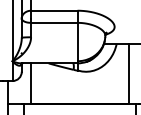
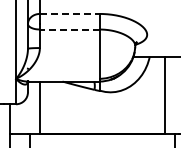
line: (54, 10) -> (69, 13), solid -> dashed
line: (54, 22) -> (69, 29), solid -> dashed

